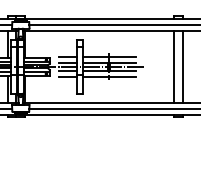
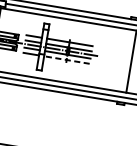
line: (174, 66) -> (124, 60), removed
line: (109, 77) -> (67, 60), solid -> dashed

